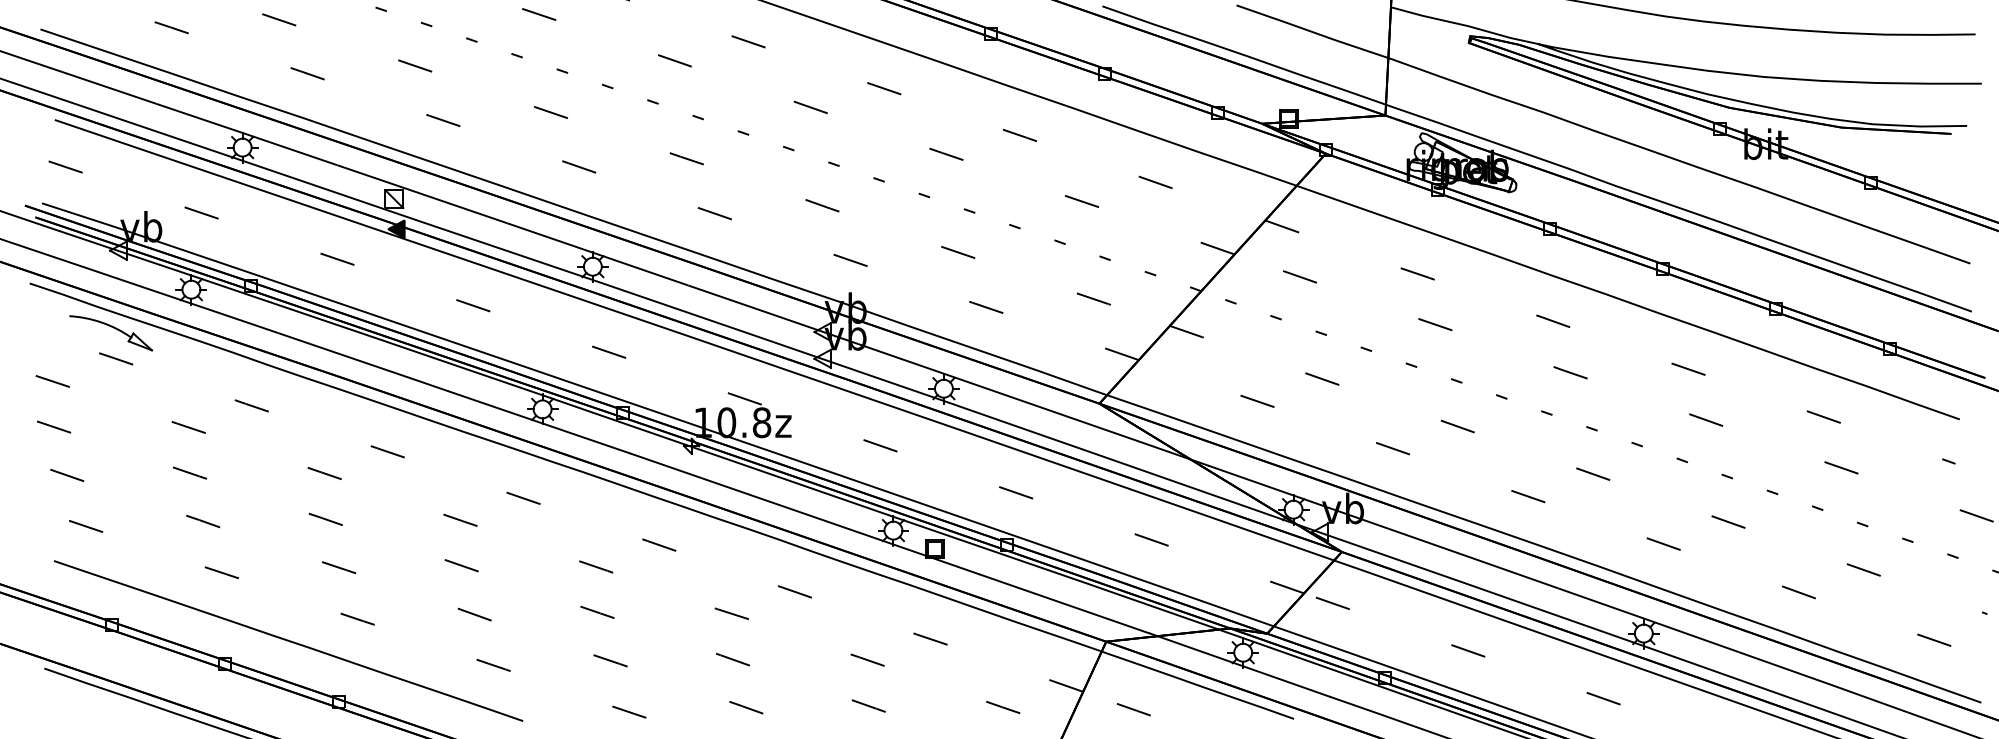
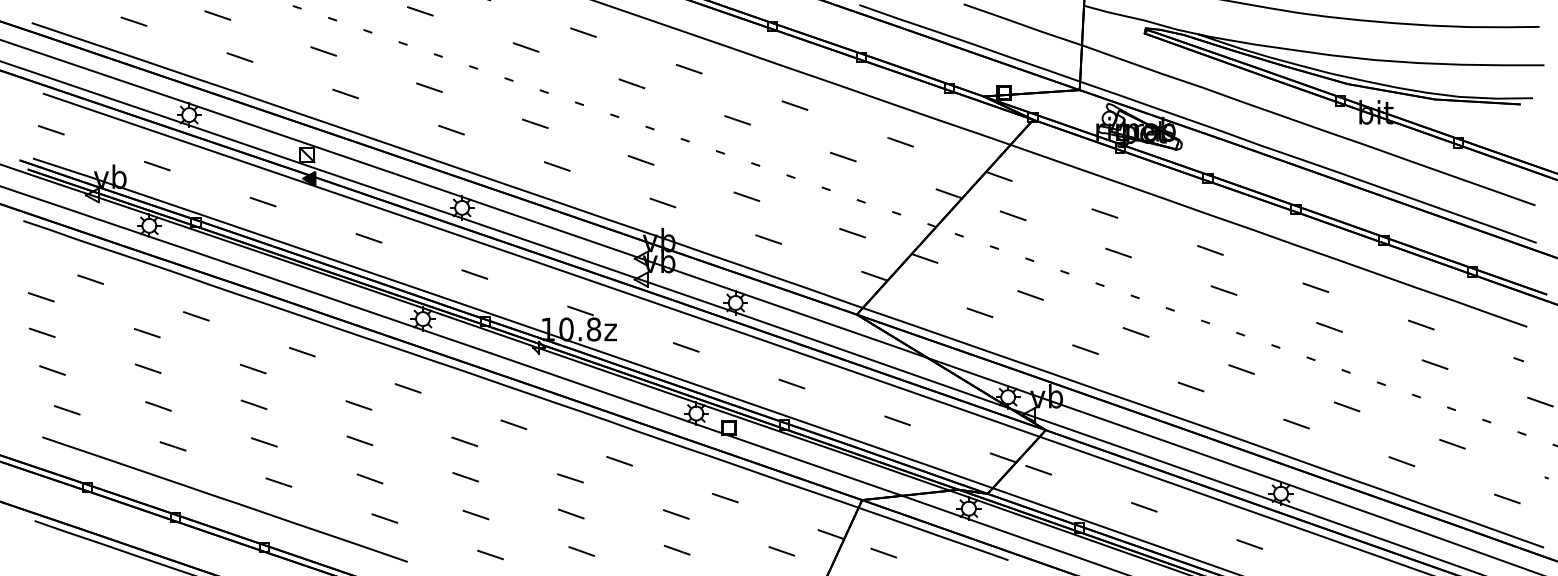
part: (110, 333) -> (86, 259), removed

